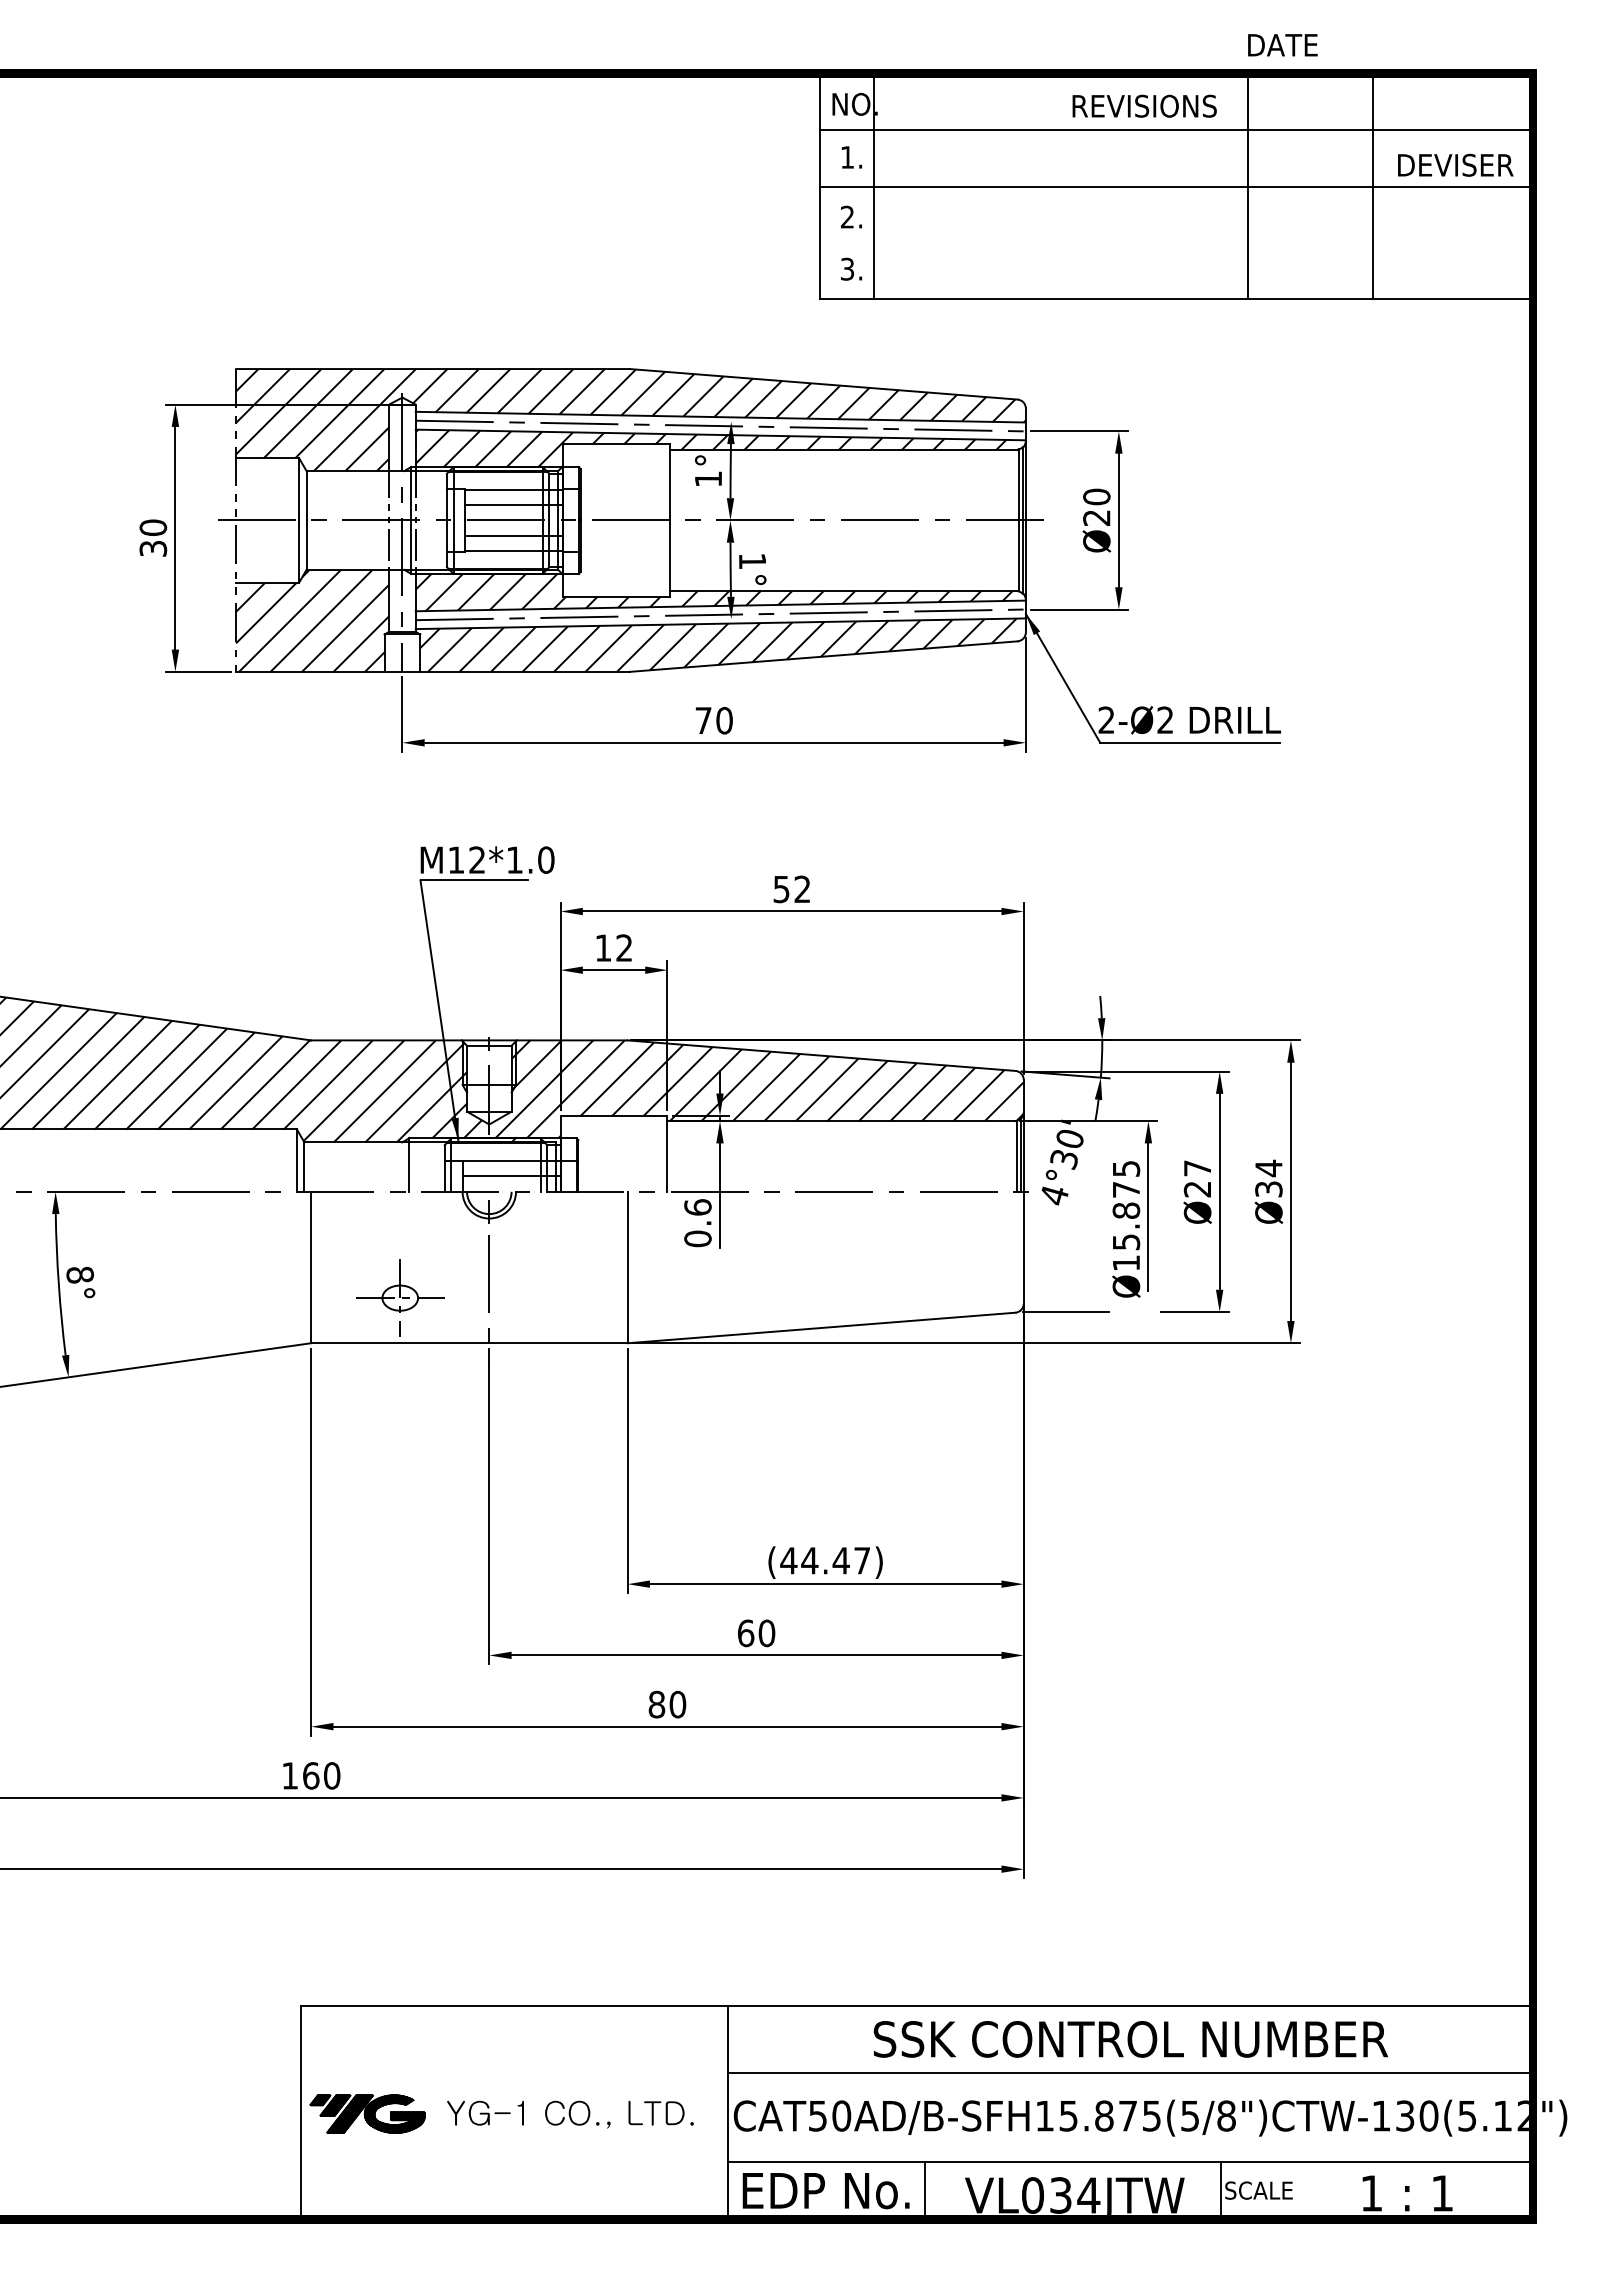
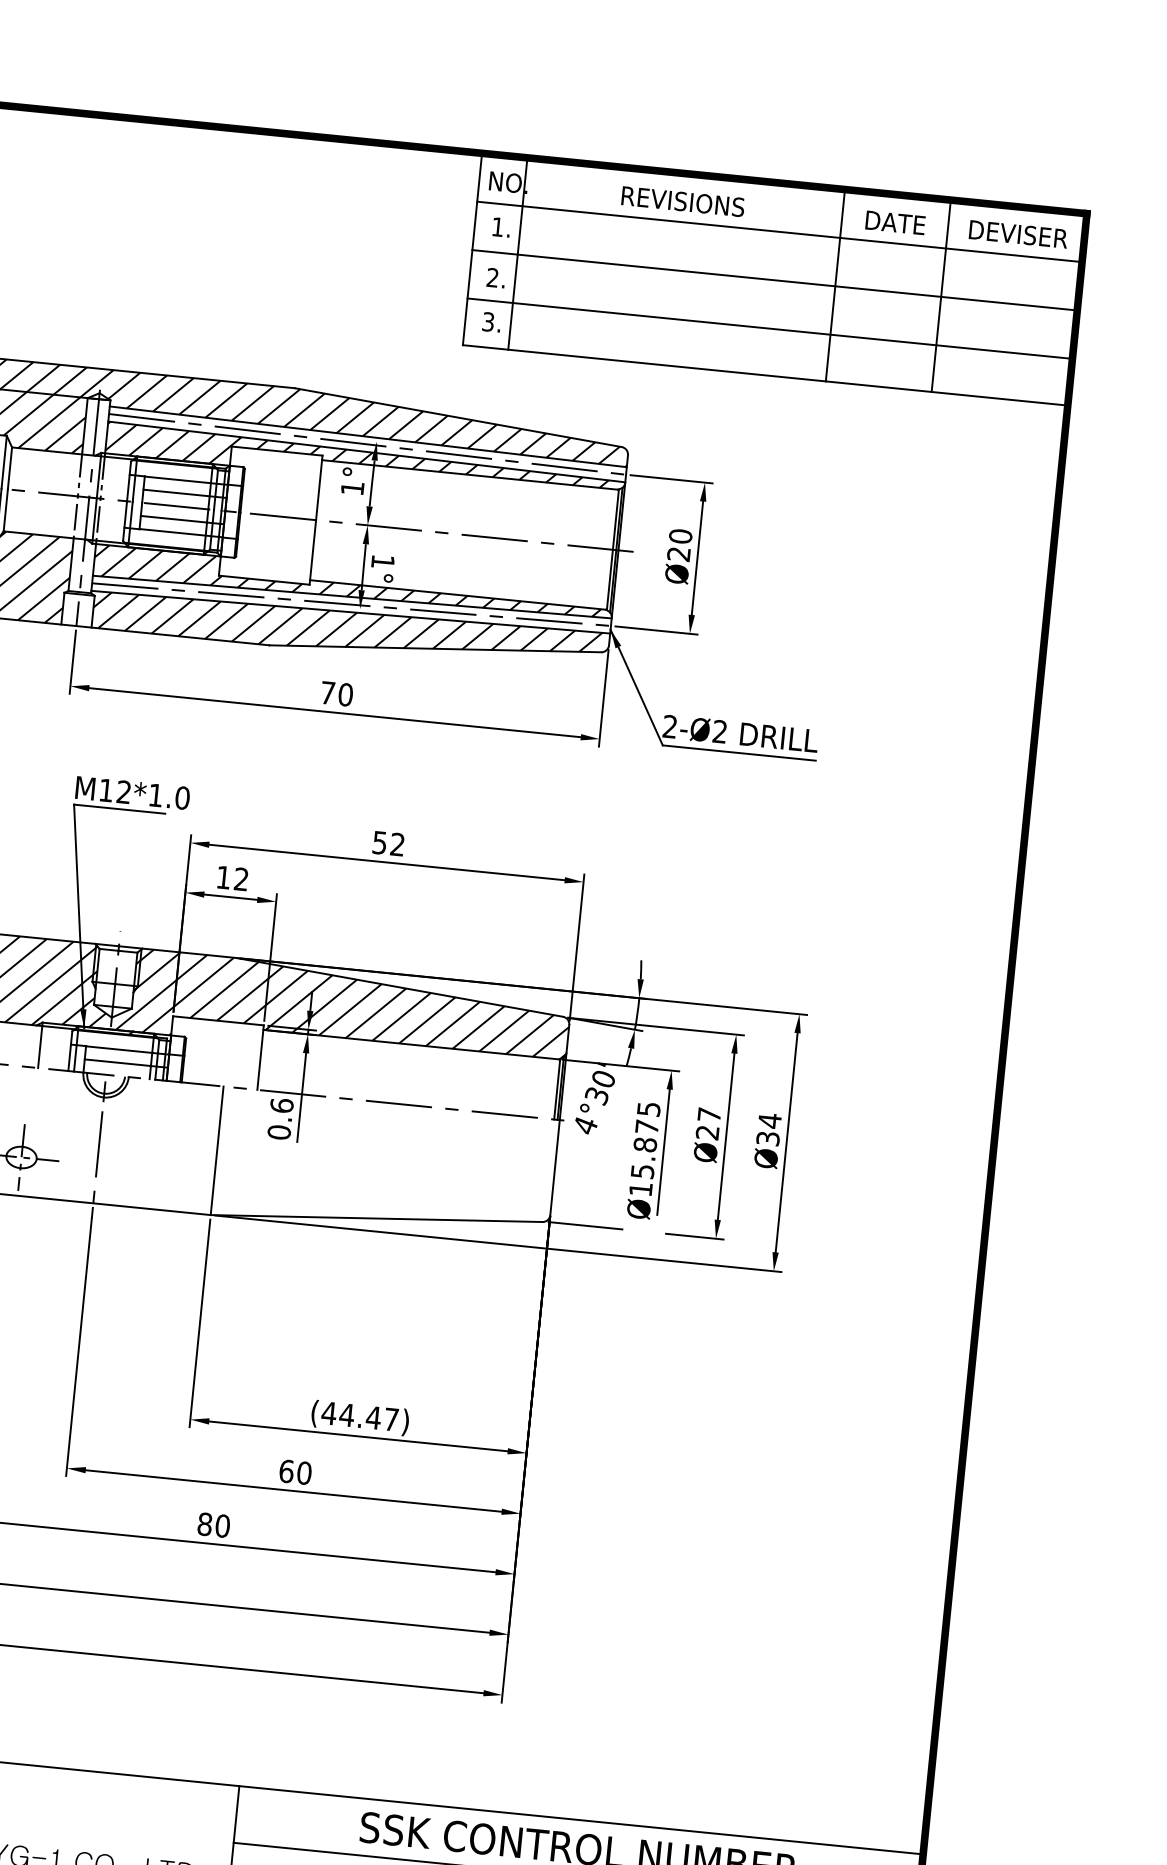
text: (1282, 45) -> (895, 223), moved
text: (1144, 105) -> (683, 201), moved
text: (1455, 164) -> (1018, 233), moved
line: (1176, 244) -> (769, 328), added

